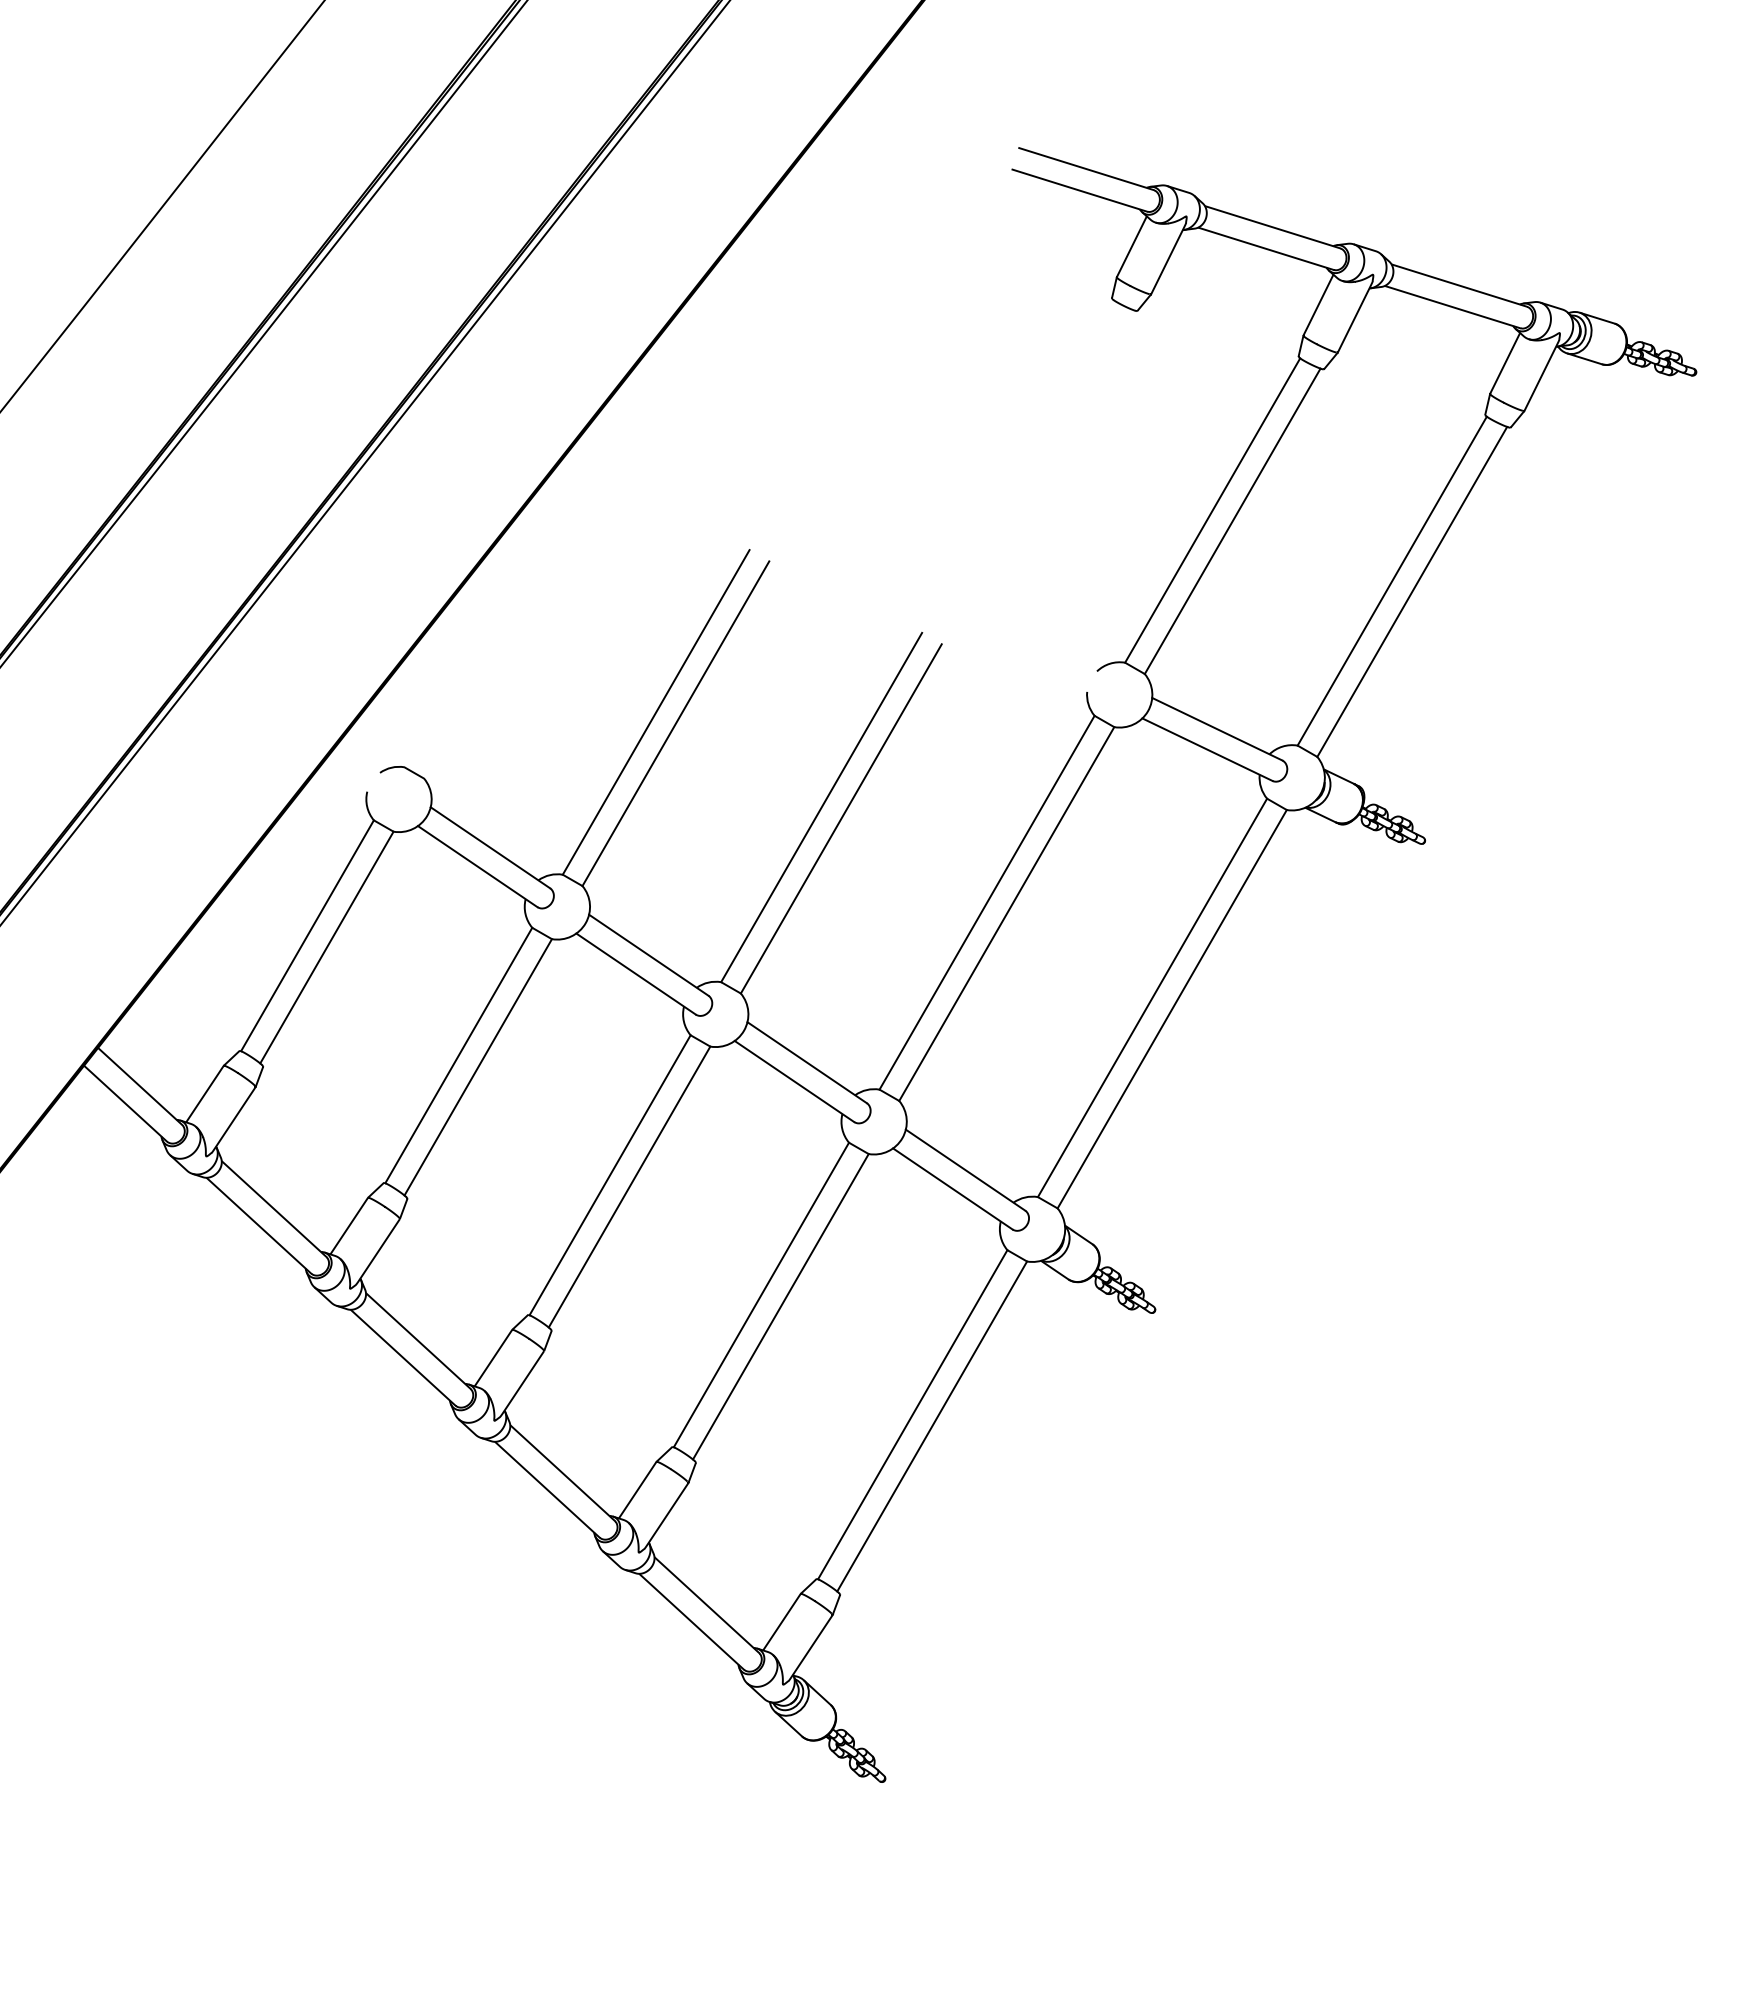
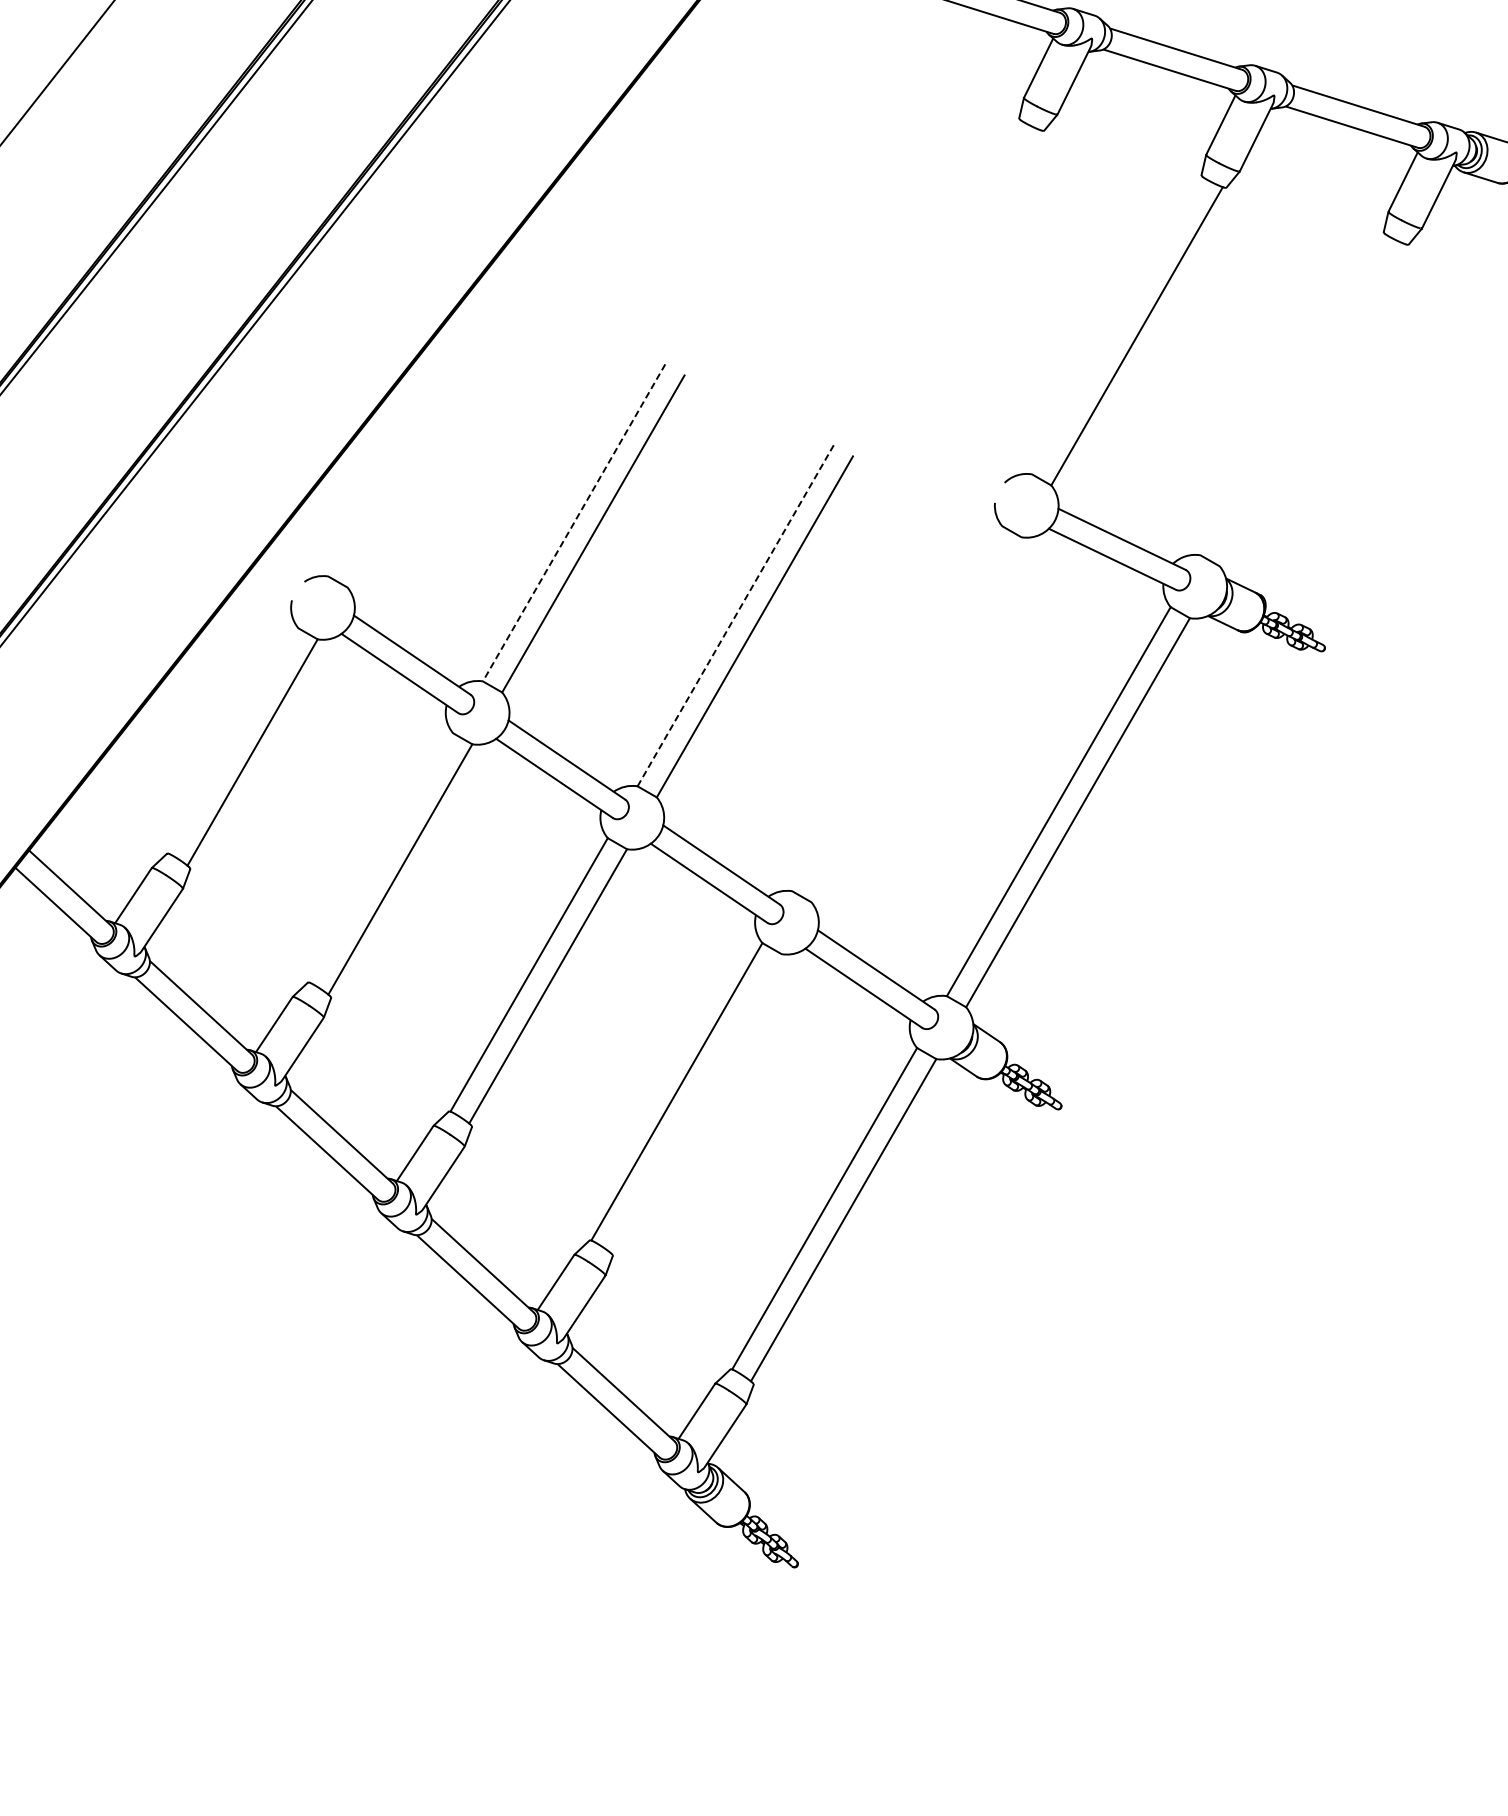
line: (1212, 510) -> (1117, 325), removed
line: (1391, 580) -> (1292, 394), removed
line: (1412, 591) -> (1312, 404), removed
line: (655, 712) -> (573, 522), solid -> dashed
line: (821, 807) -> (735, 615), solid -> dashed
line: (986, 902) -> (896, 708), removed
line: (1006, 913) -> (916, 719), removed
line: (307, 935) -> (233, 740), removed
line: (458, 1055) -> (381, 857), removed
line: (780, 1306) -> (695, 1103), removed

